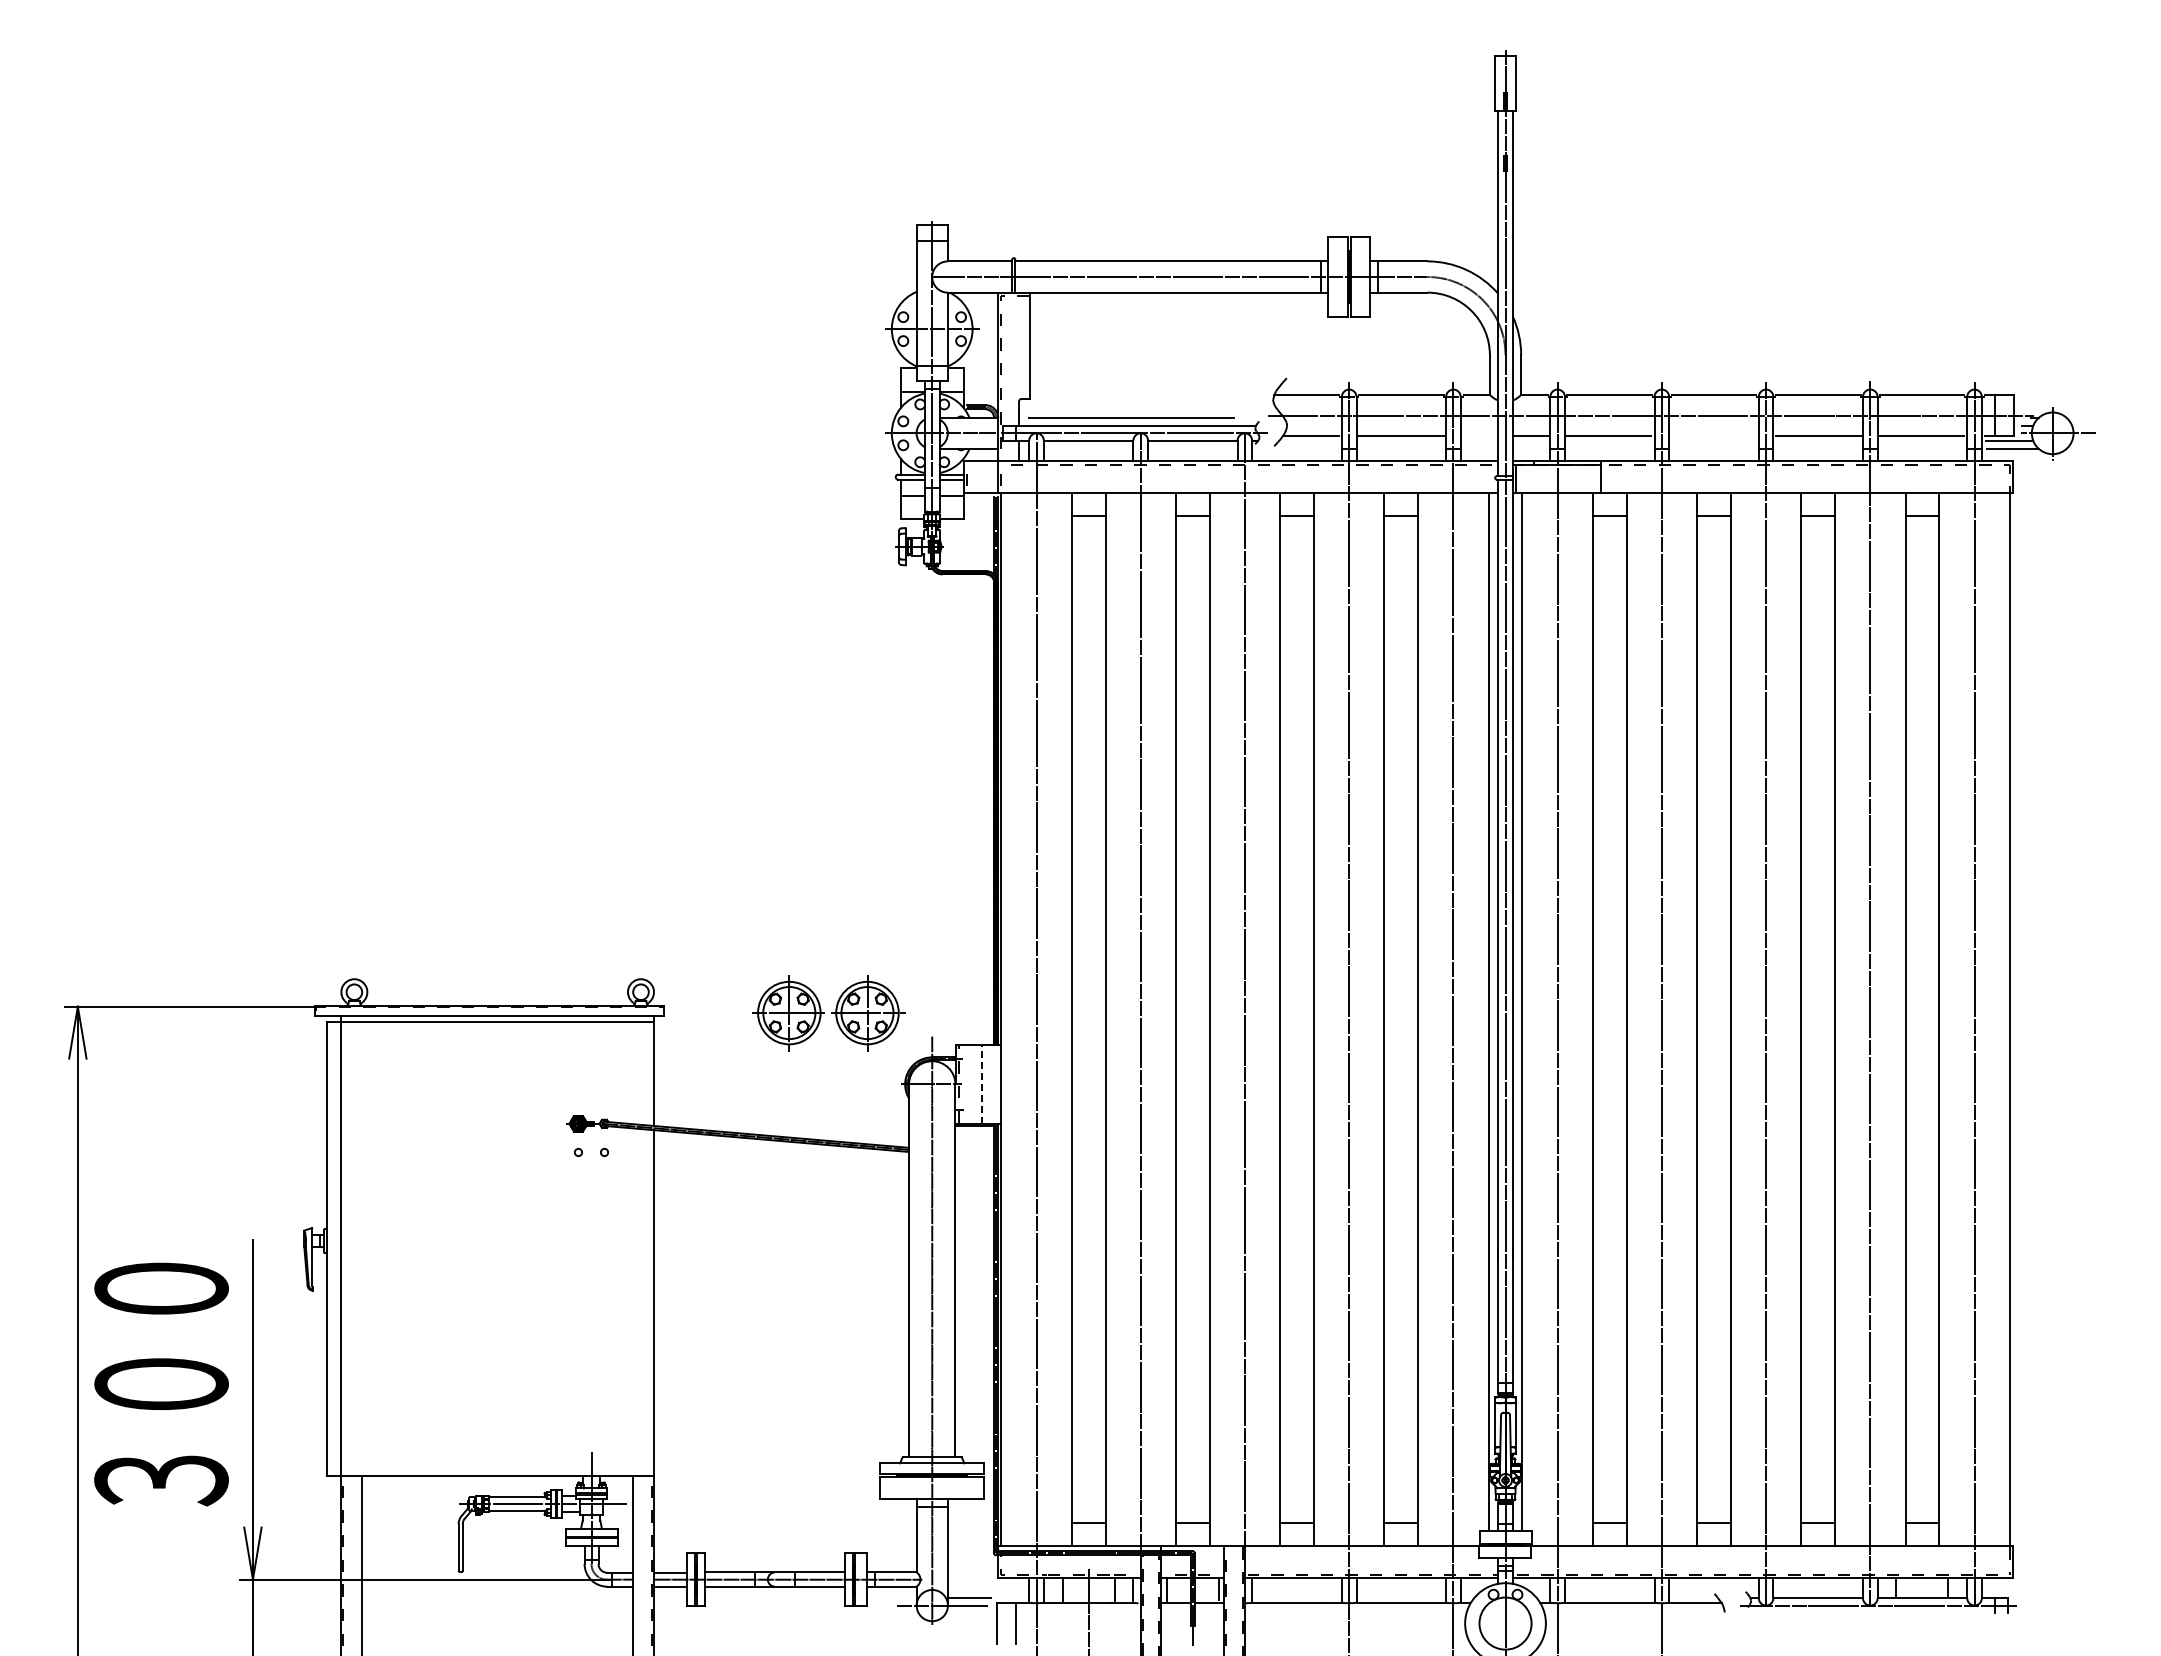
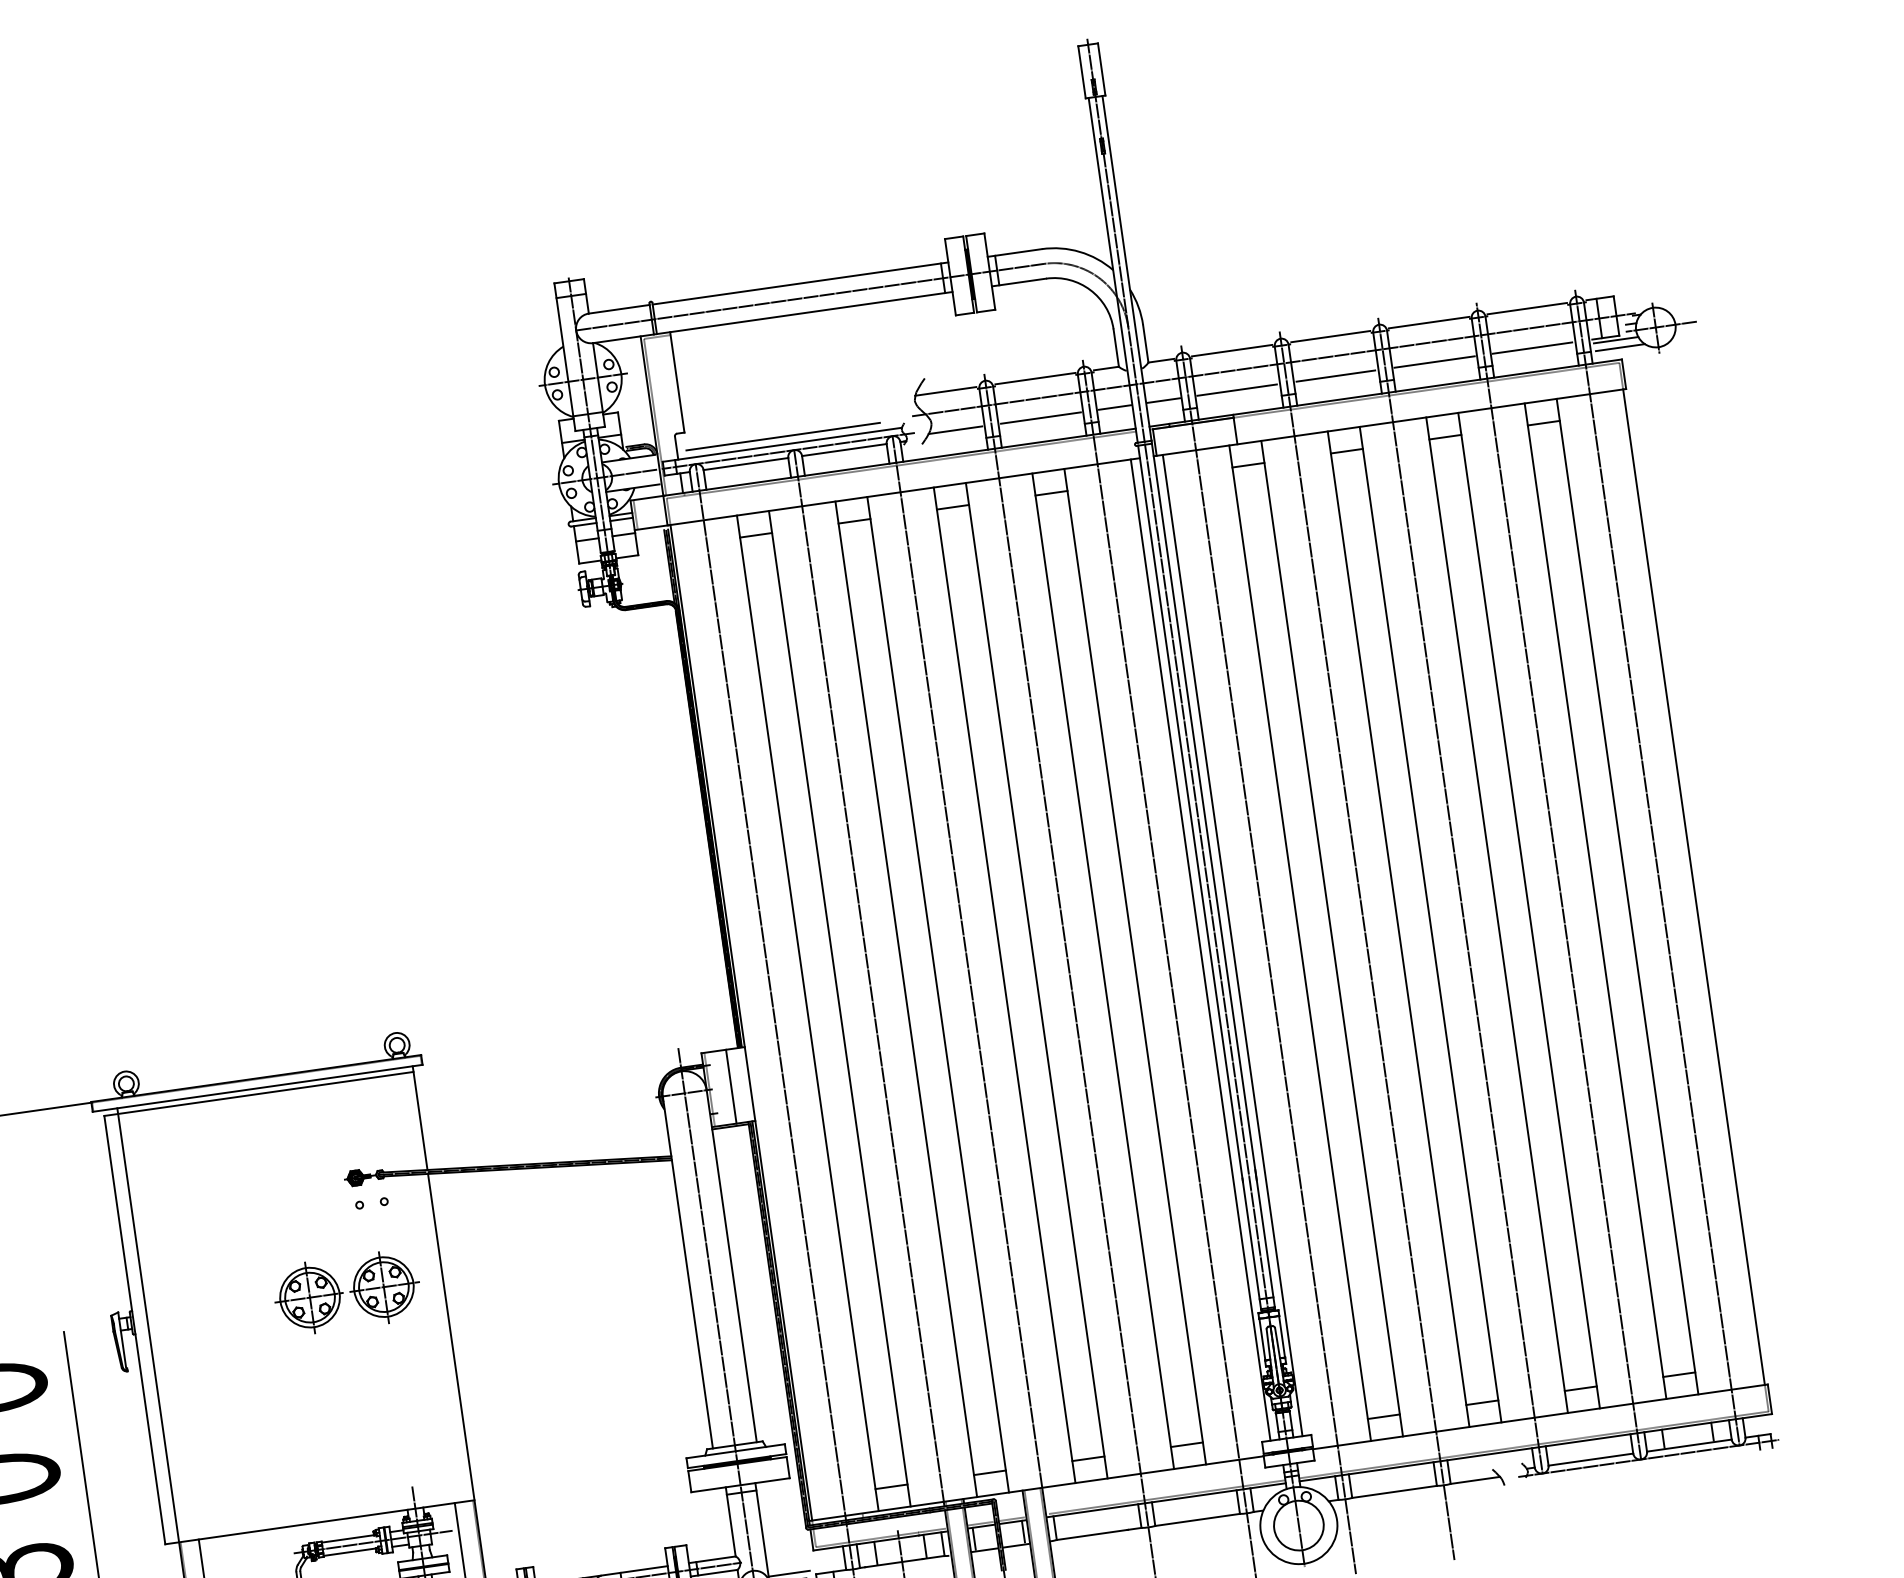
line: (1479, 436) -> (1114, 407), added
line: (1713, 436) -> (1335, 376), added
part: (828, 1013) -> (347, 1292), moved
line: (981, 1083) -> (731, 1085), dashed -> solid

